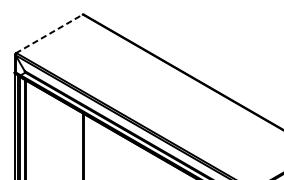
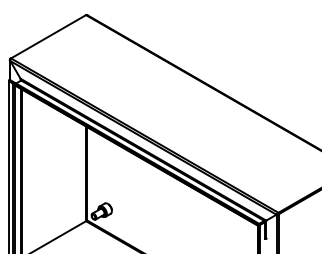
line: (49, 33) -> (48, 36), dashed -> solid

